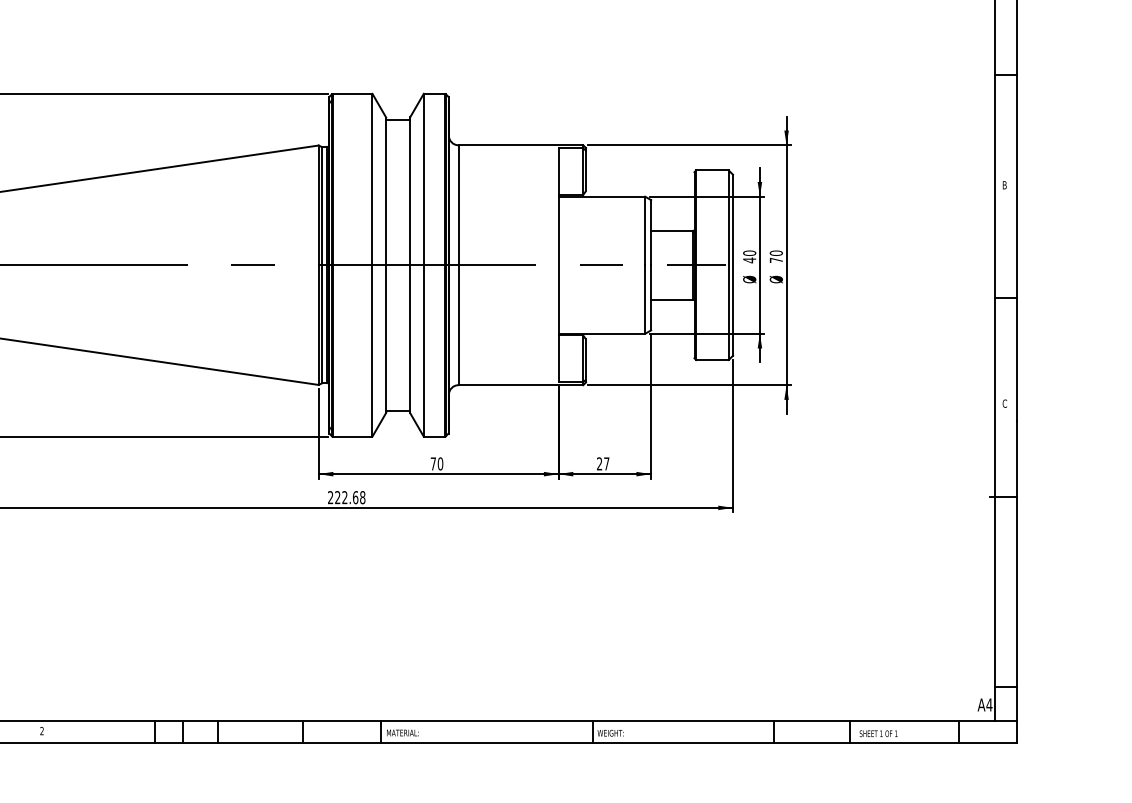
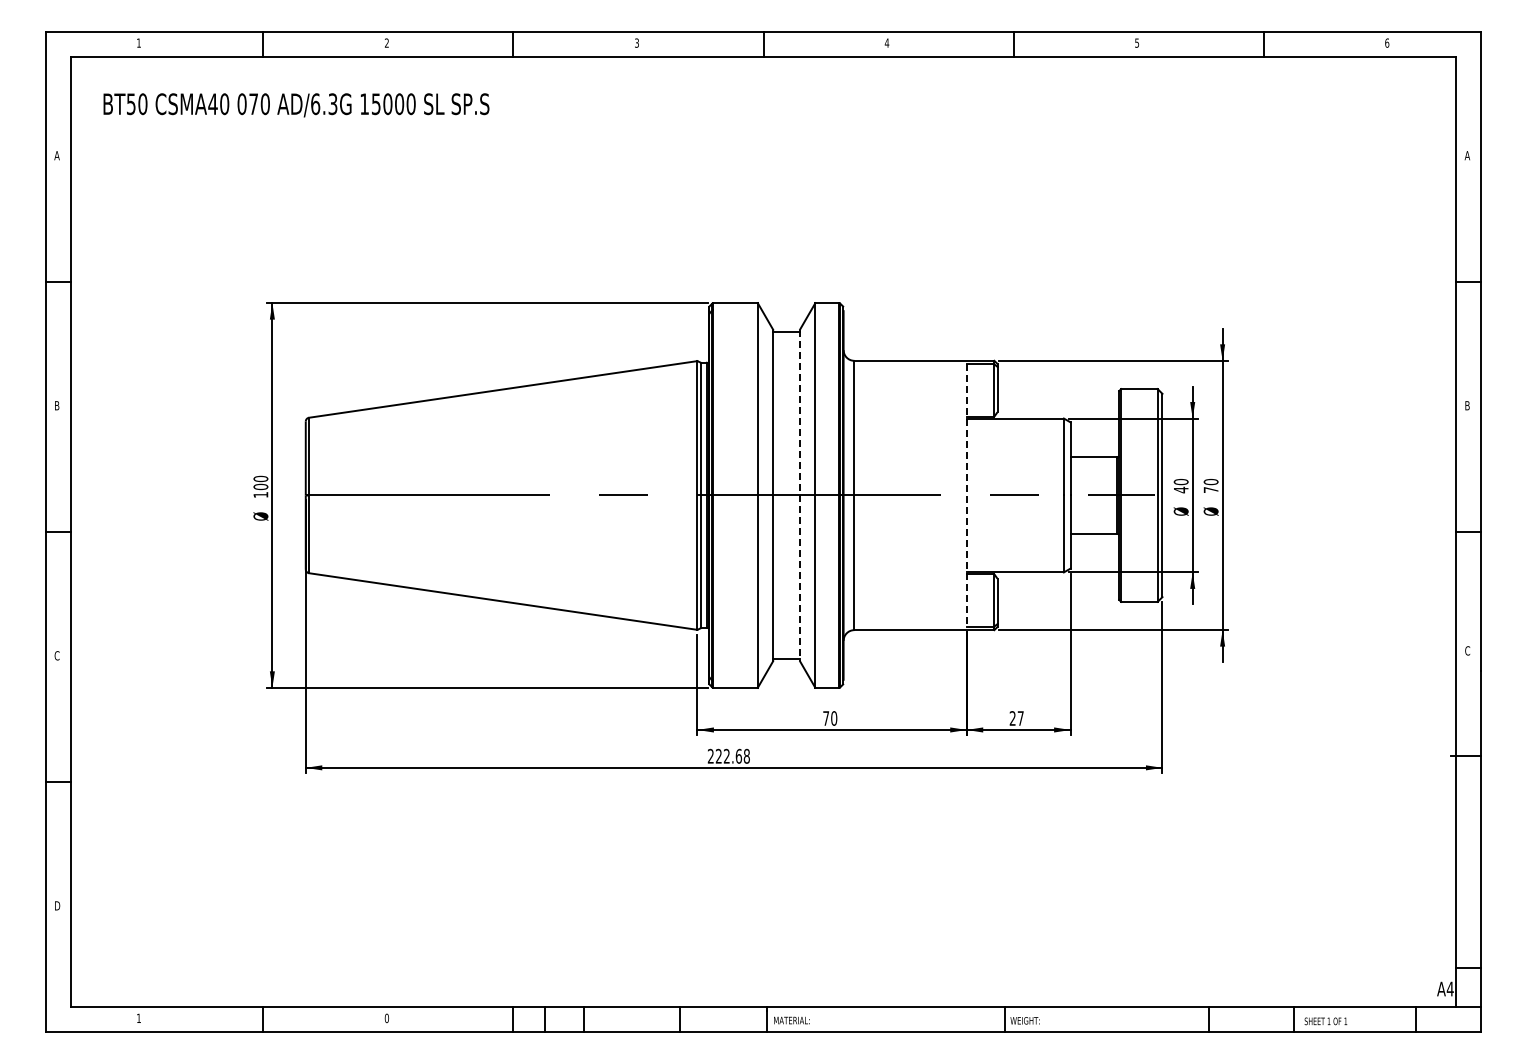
line: (410, 265) -> (800, 495), solid -> dashed
line: (558, 265) -> (966, 495), solid -> dashed
text: (41, 730) -> (386, 1017), 2 -> 0

